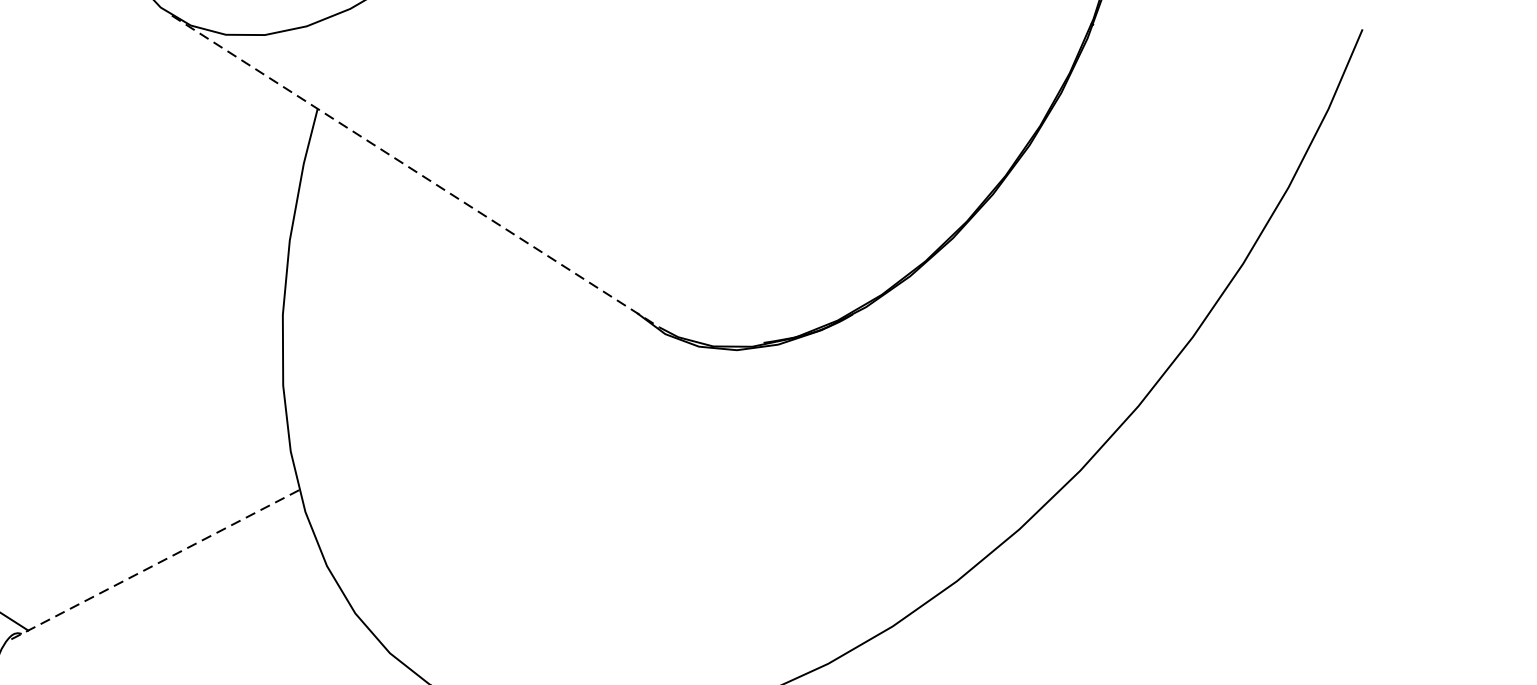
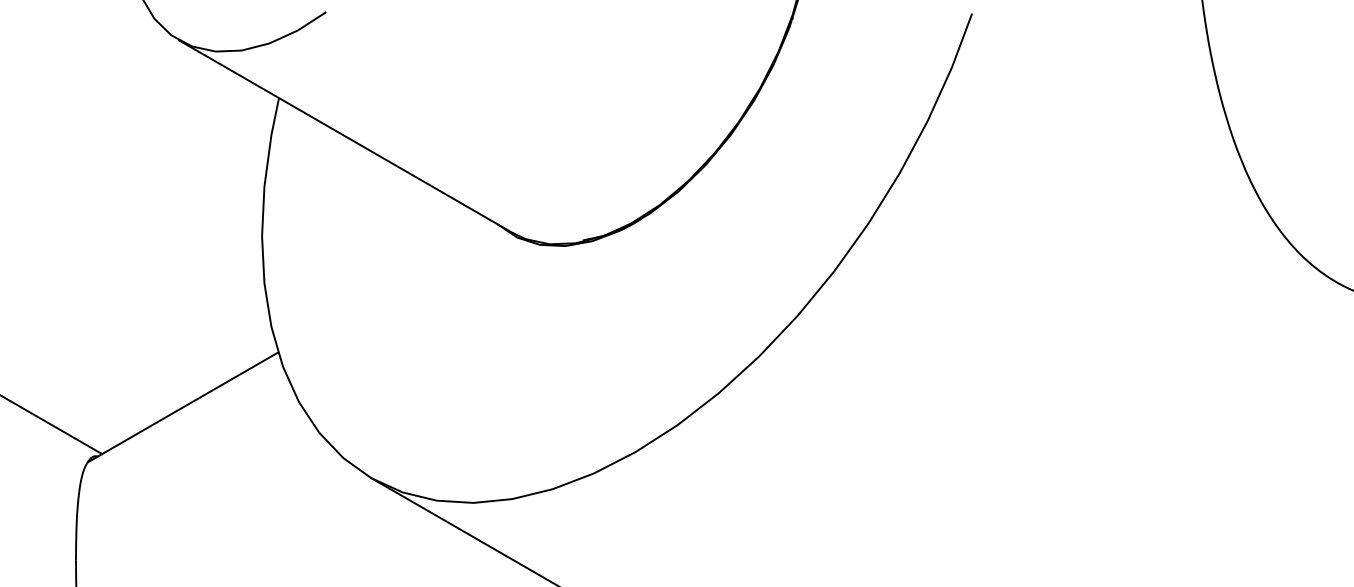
line: (416, 171) -> (346, 136), dashed -> solid
line: (153, 566) -> (183, 407), dashed -> solid

